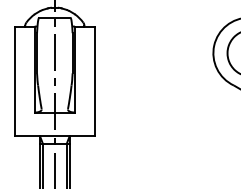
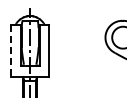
line: (15, 82) -> (11, 51), solid -> dashed

